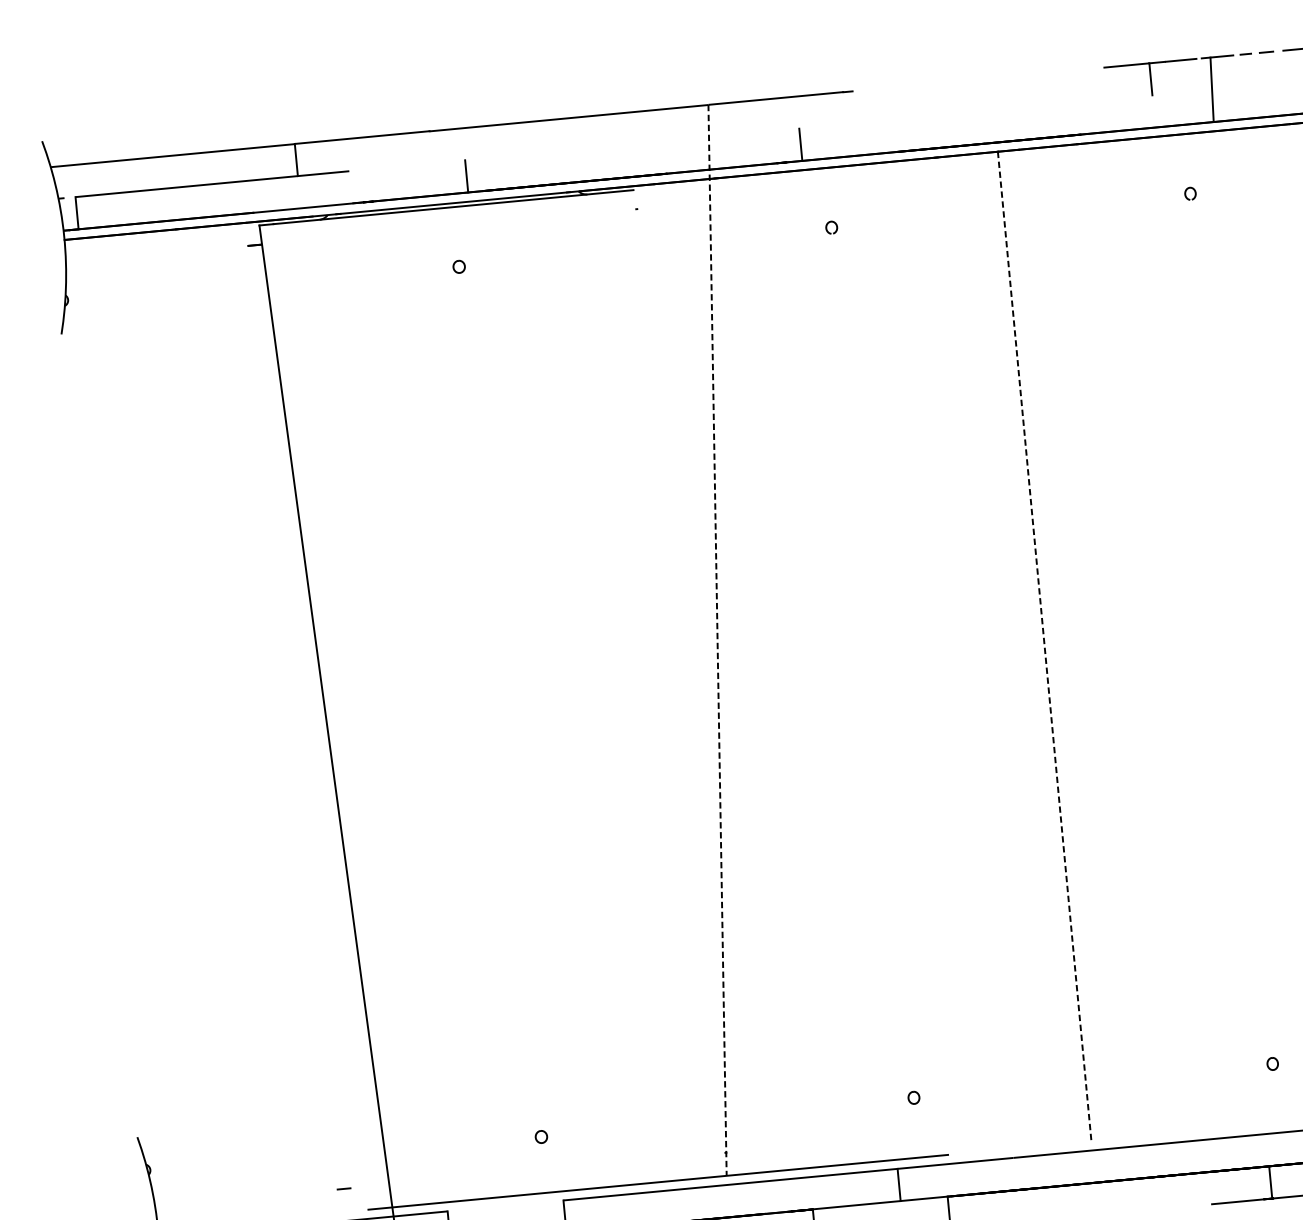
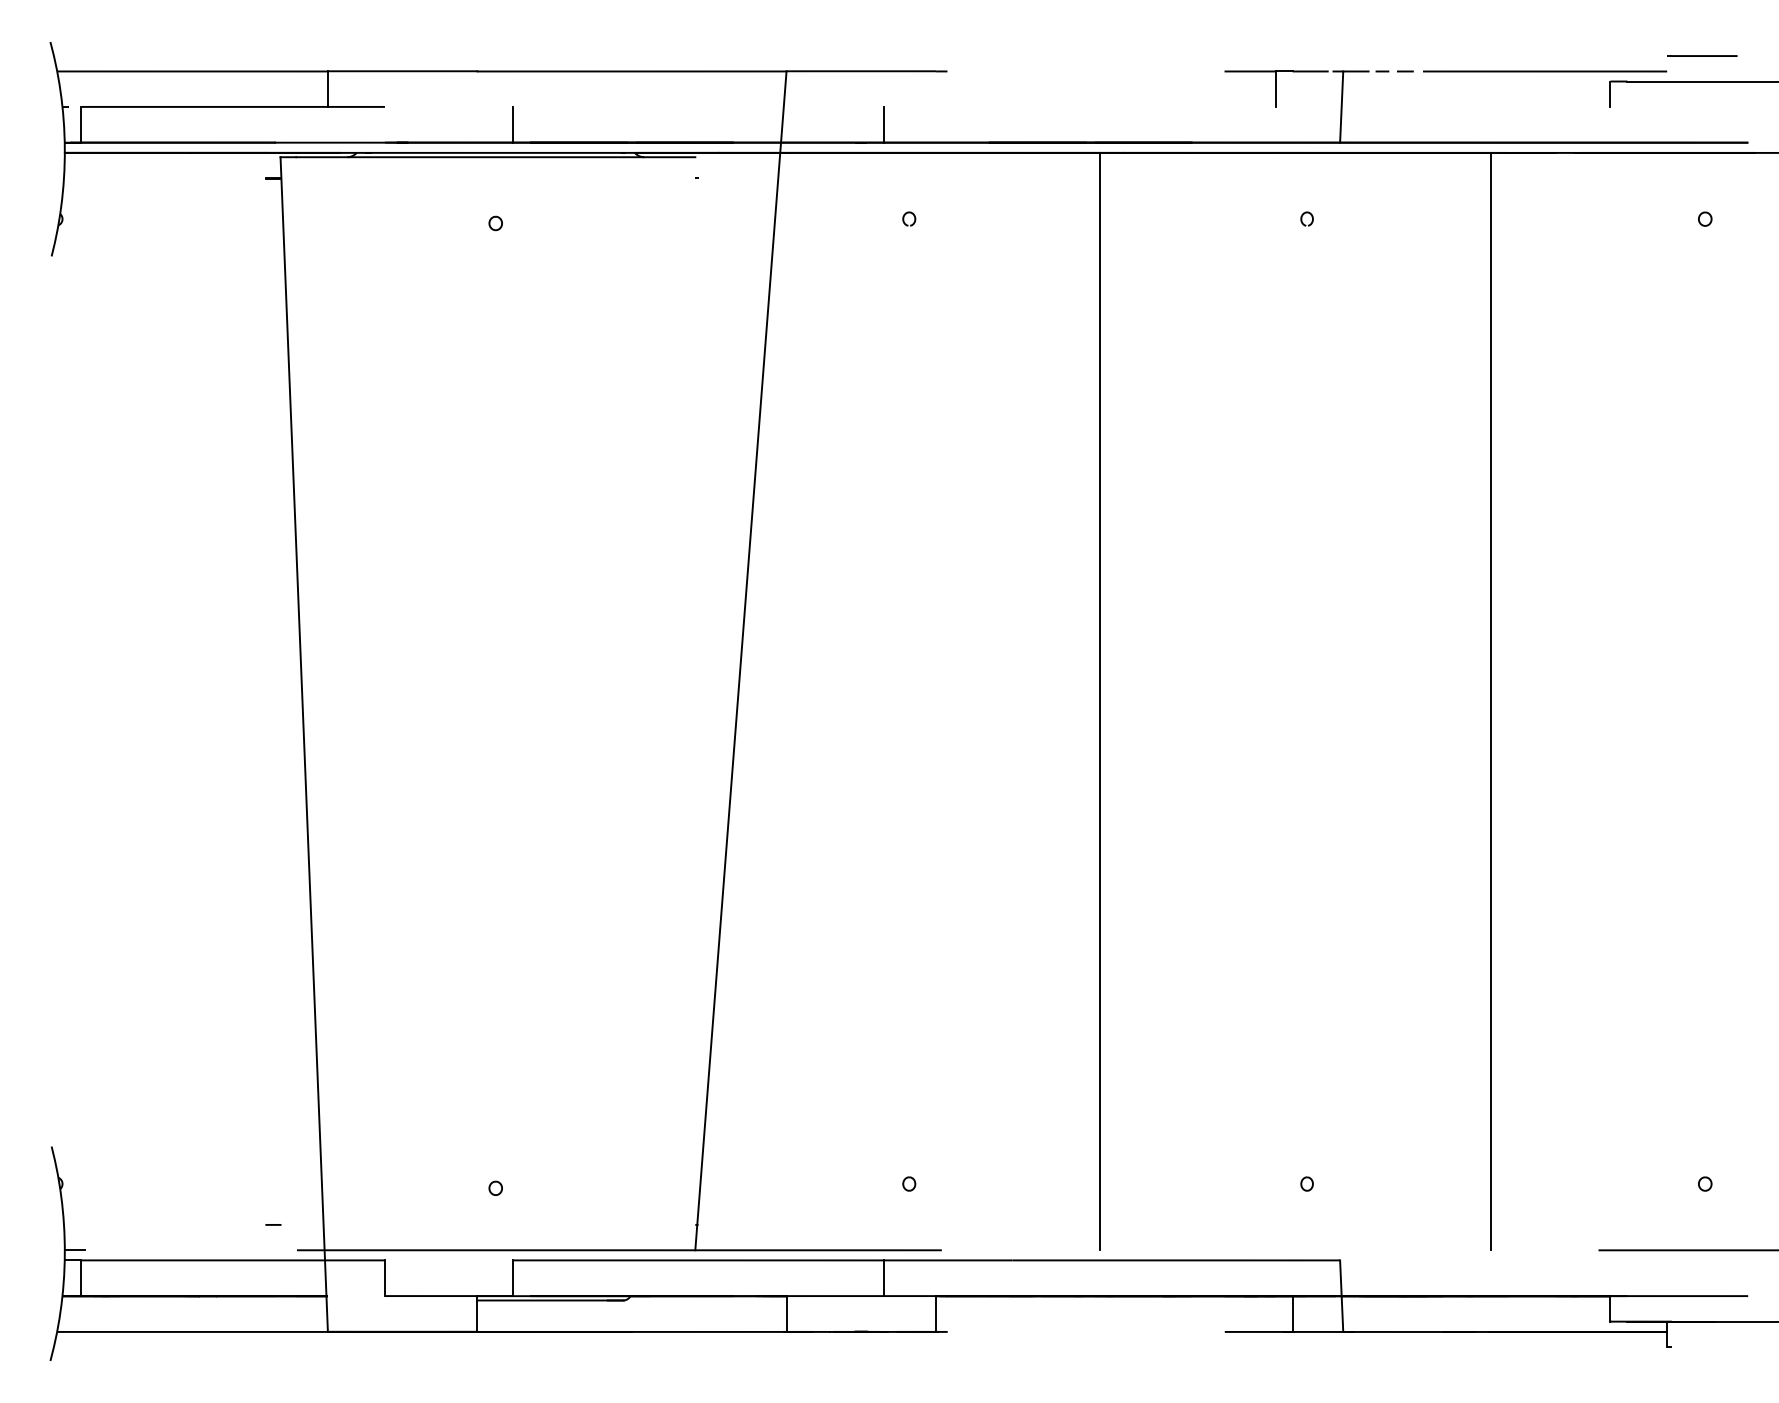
line: (717, 641) -> (740, 661), dashed -> solid
line: (1044, 646) -> (1099, 701), dashed -> solid

